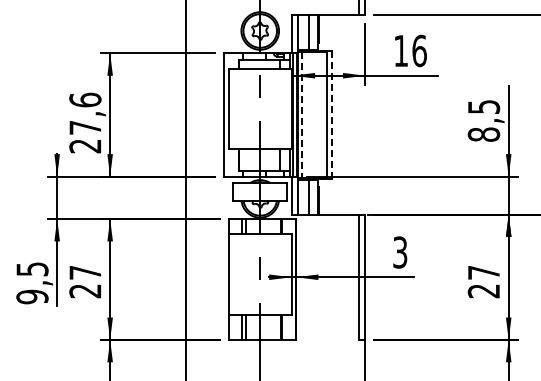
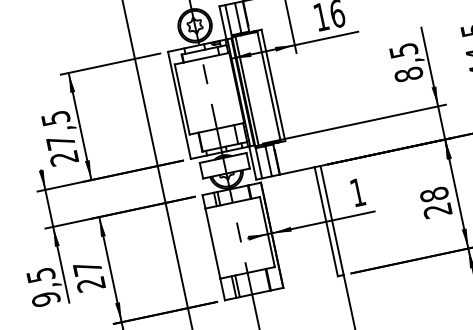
text: (85, 99) -> (55, 117), 27,6 -> 27,5
line: (302, 114) -> (247, 90), dashed -> solid
line: (332, 114) -> (273, 85), dashed -> solid
text: (400, 252) -> (358, 192), 3 -> 1
text: (483, 272) -> (433, 194), 27 -> 28

